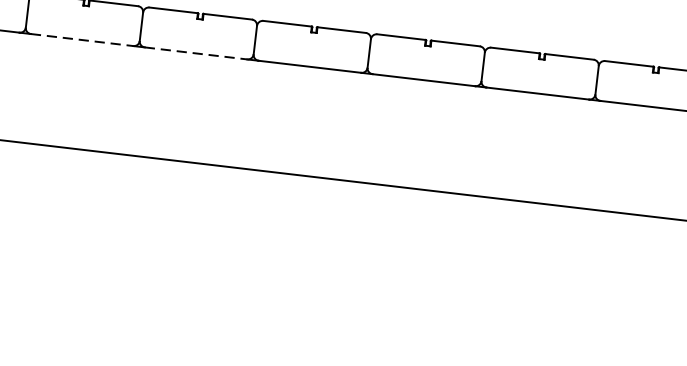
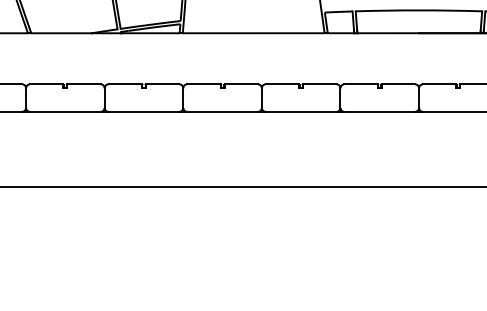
line: (82, 39) -> (65, 111), dashed -> solid
line: (196, 53) -> (144, 111), dashed -> solid

